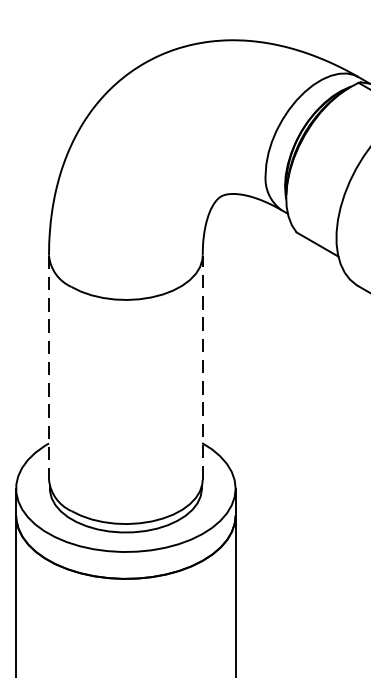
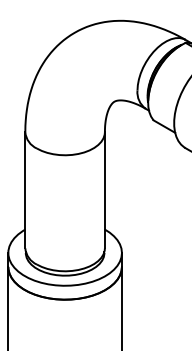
line: (201, 366) -> (104, 189), dashed -> solid
line: (49, 367) -> (25, 190), dashed -> solid

